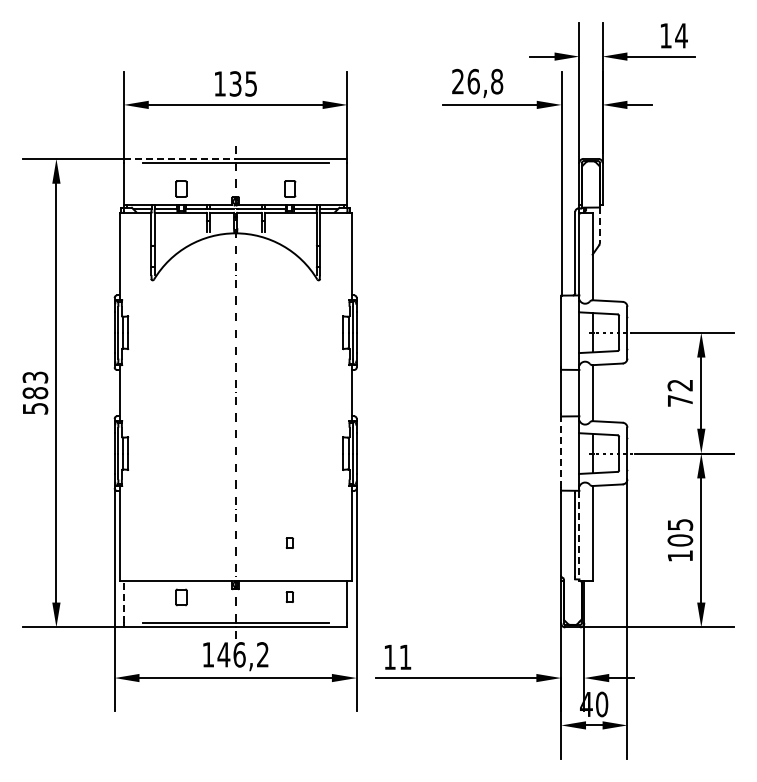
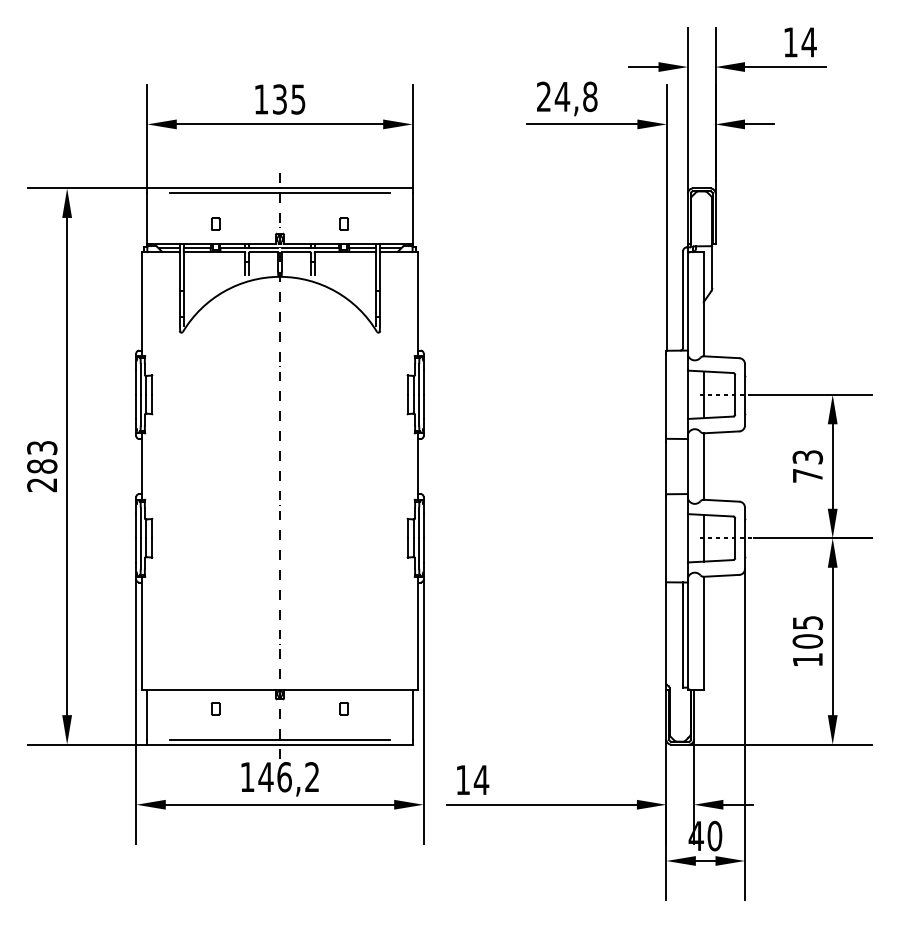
text: (473, 81) -> (562, 96), 26,8 -> 24,8
line: (179, 158) -> (213, 187), dashed -> solid
part: (181, 188) -> (215, 223), size x0.62
part: (289, 188) -> (343, 223), size x0.62
line: (599, 224) -> (711, 266), dashed -> solid
text: (680, 385) -> (808, 457), 72 -> 73
text: (35, 408) -> (42, 484), 583 -> 283
line: (561, 453) -> (666, 538), dashed -> solid
line: (579, 536) -> (688, 636), dashed -> solid
part: (289, 542) -> (343, 643), removed
part: (181, 596) -> (215, 707), size x0.62
line: (123, 601) -> (146, 713), dashed -> solid
text: (405, 656) -> (481, 779), 11 -> 14

